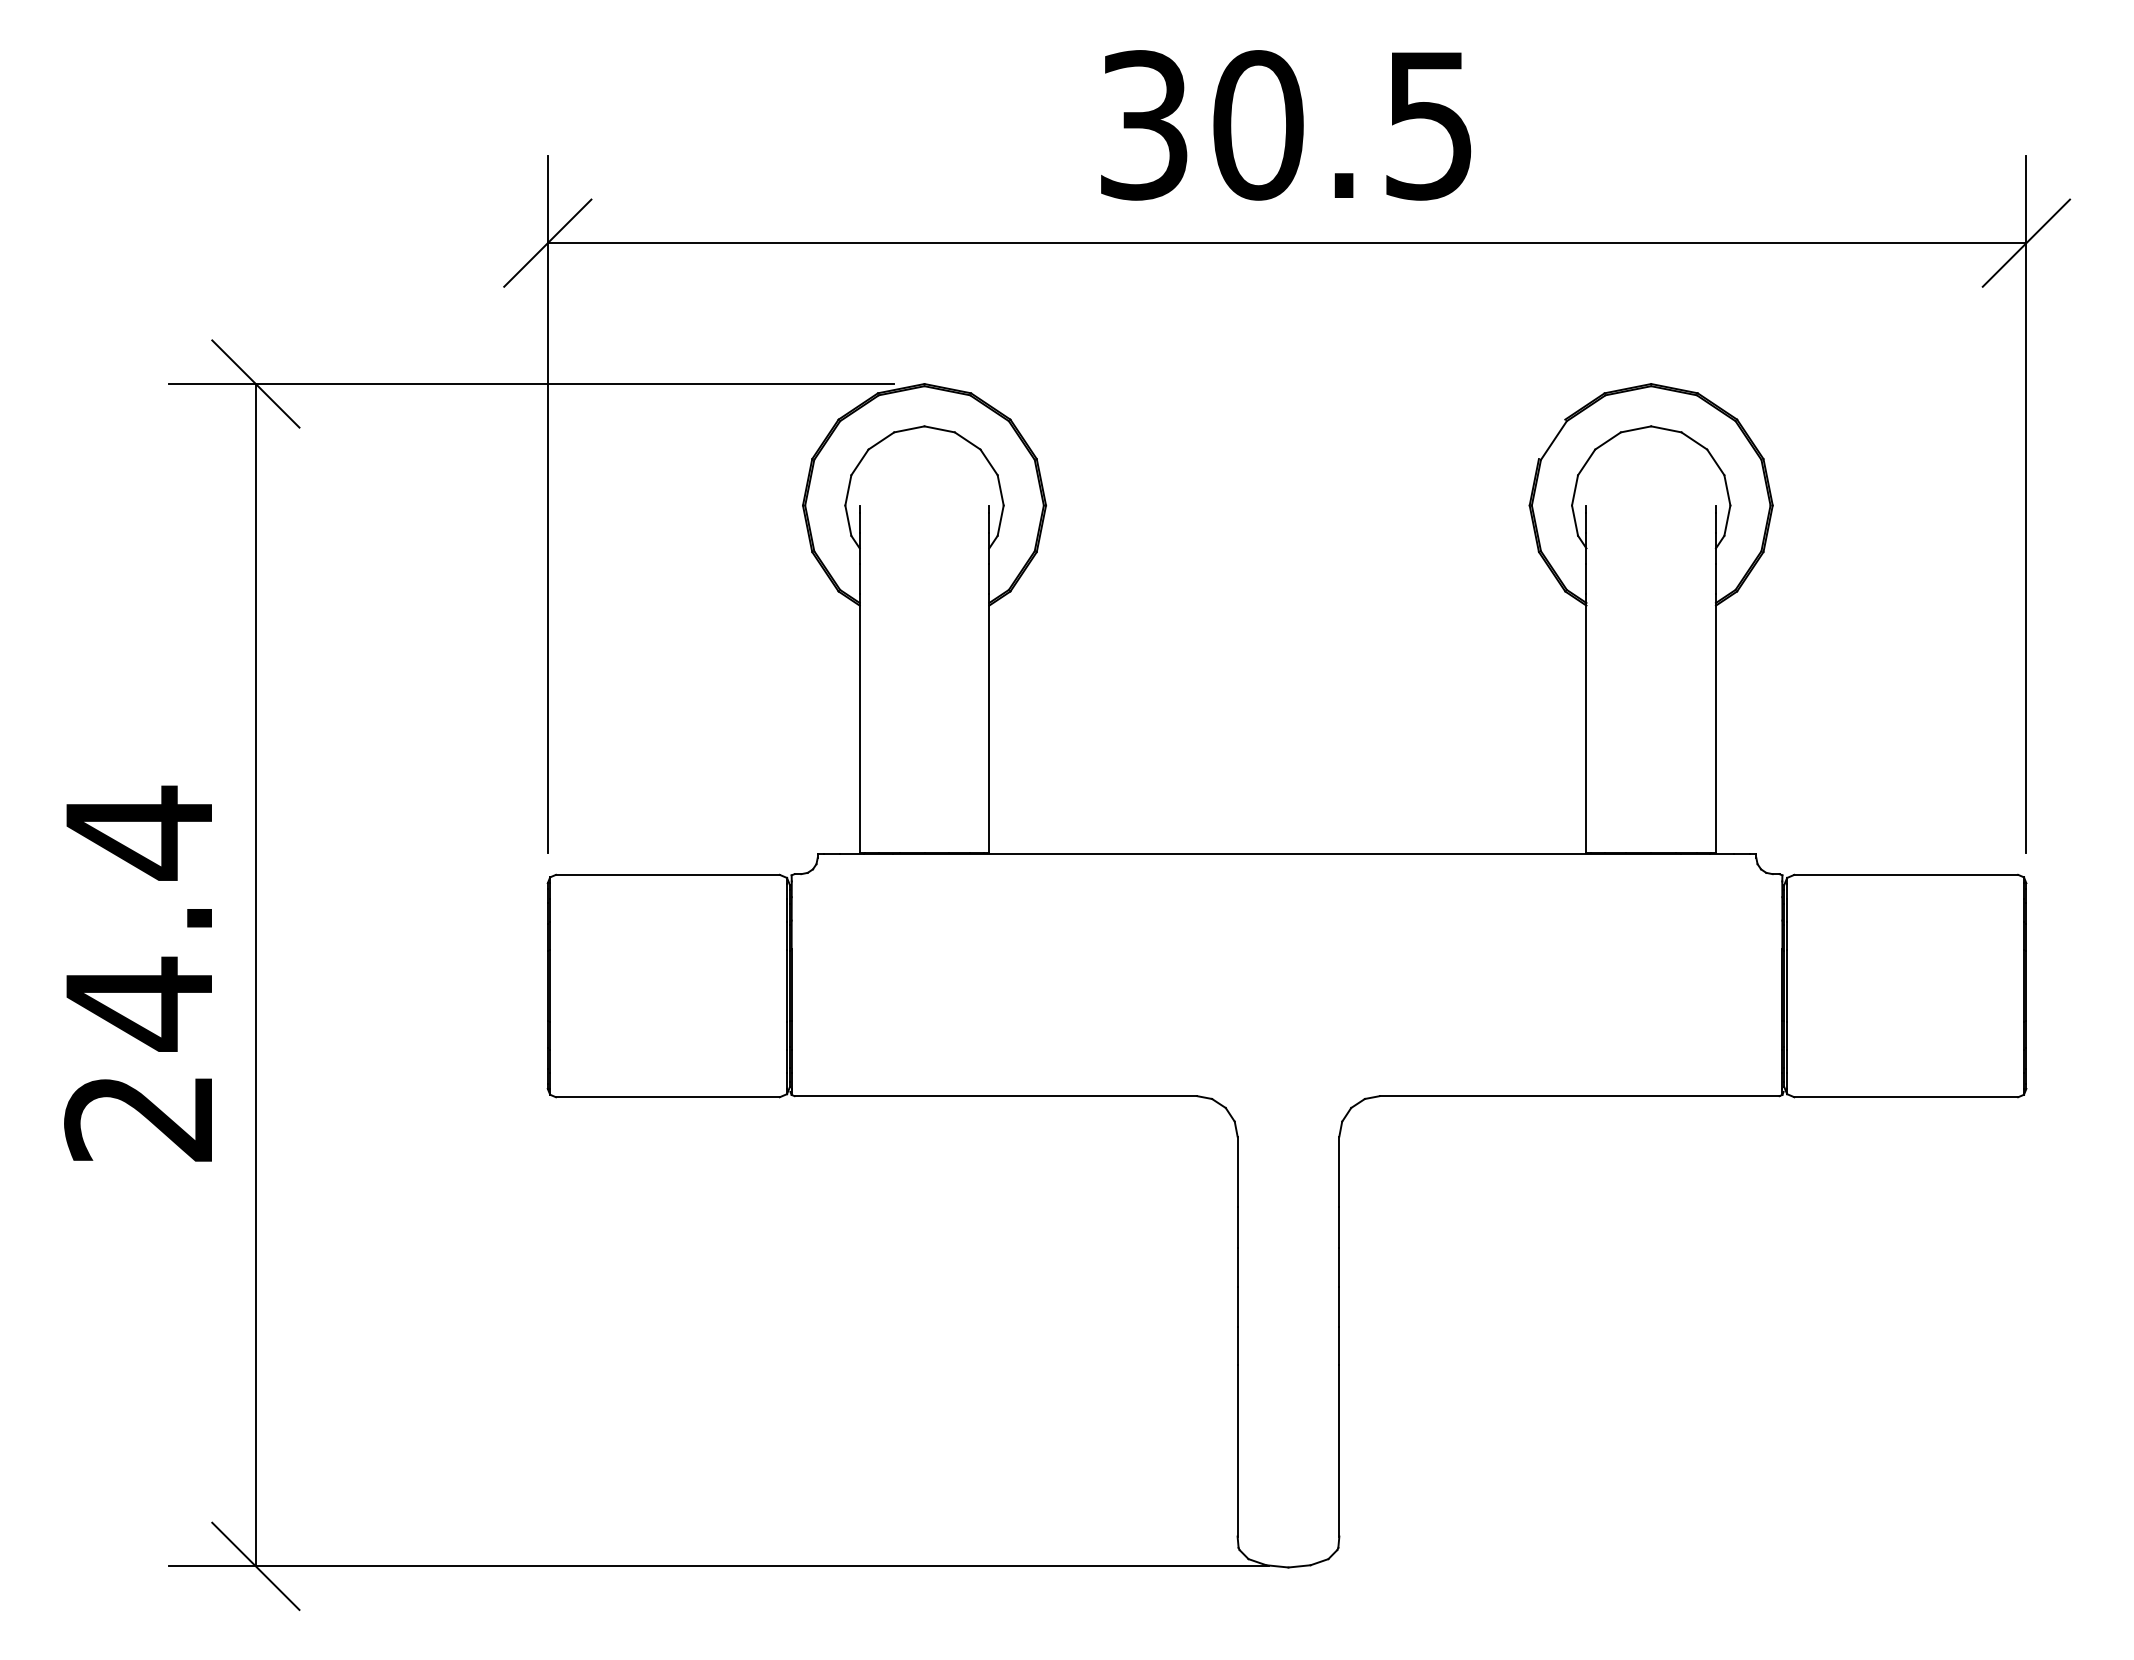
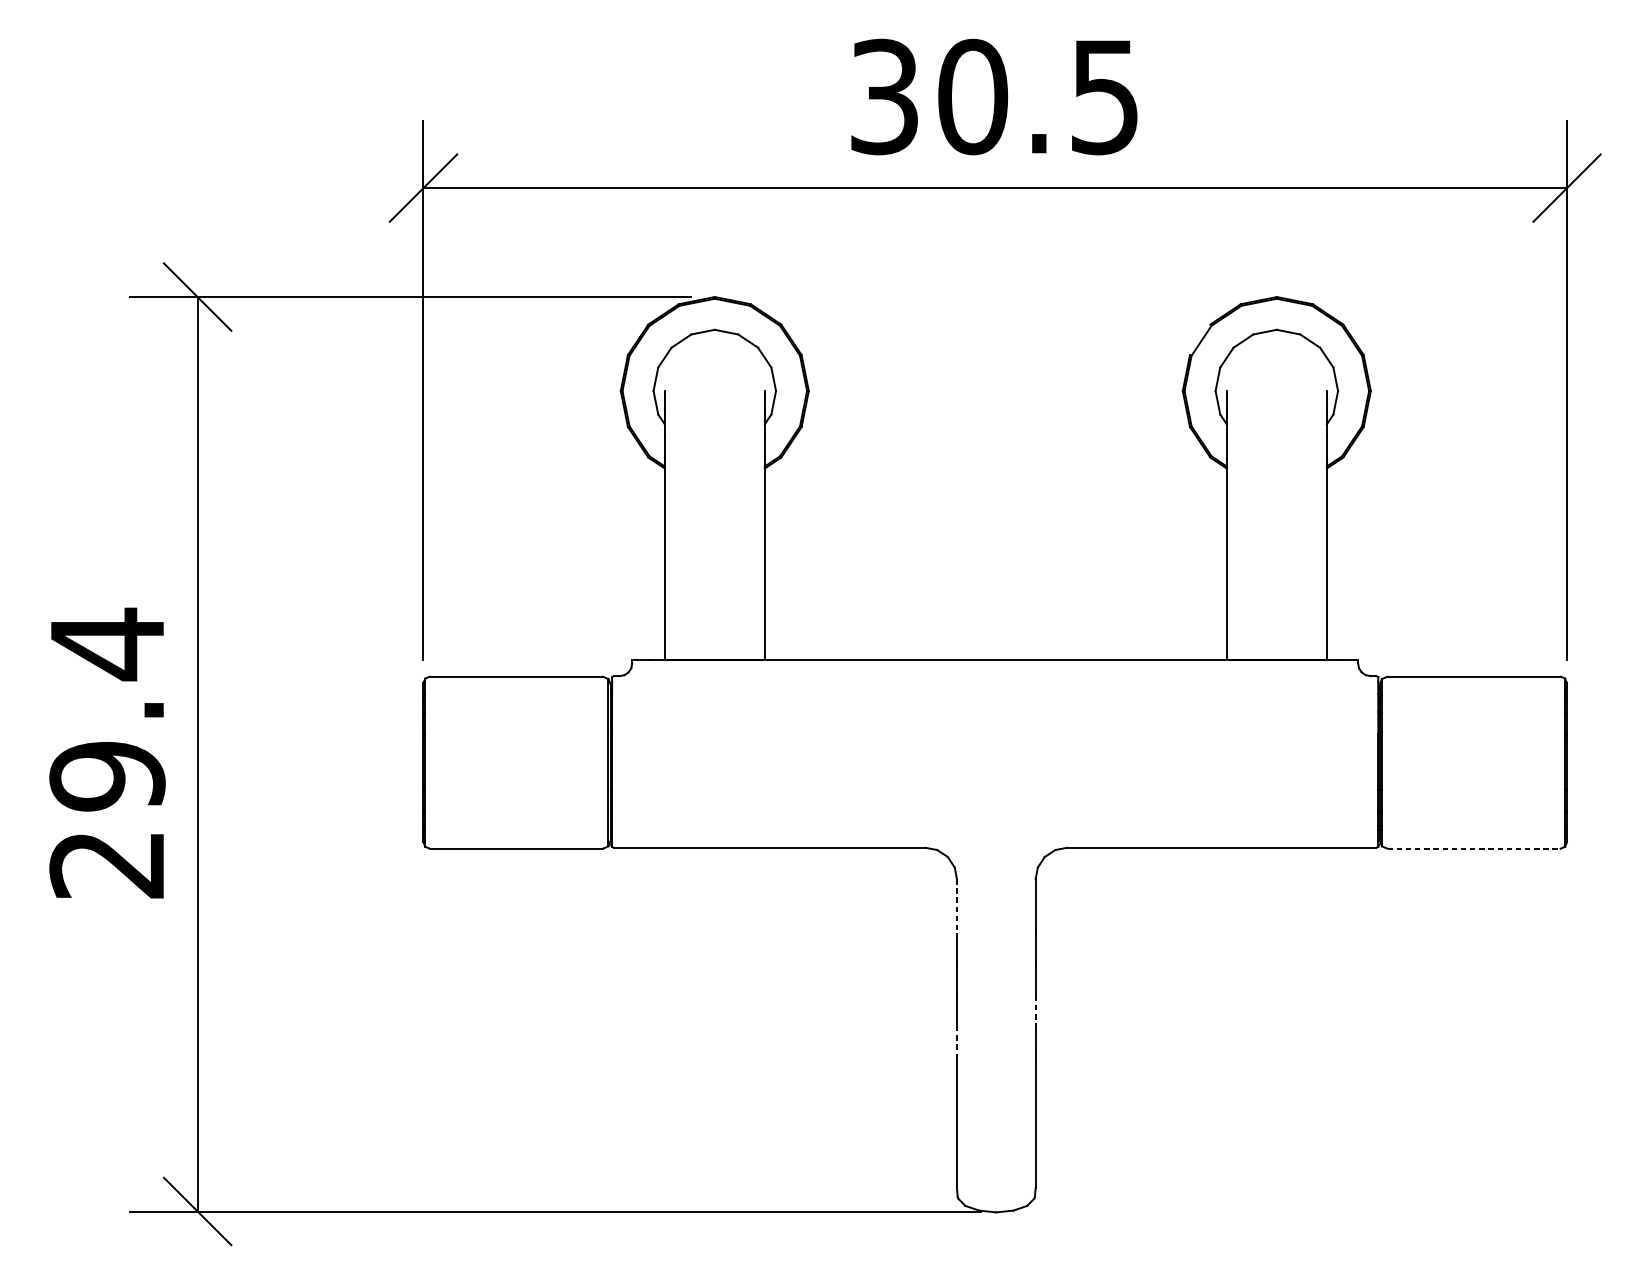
text: (139, 1003) -> (107, 776), 24.4 -> 29.4
line: (1906, 1097) -> (1474, 848), solid -> dashed
line: (1237, 1172) -> (956, 906), solid -> dashed
line: (1339, 1307) -> (1035, 1011), solid -> dashed
line: (1237, 1346) -> (956, 1041), solid -> dashed

